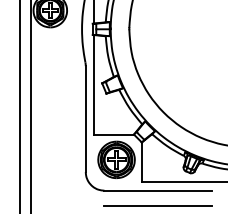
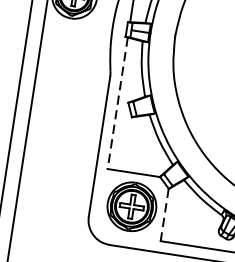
line: (94, 84) -> (118, 102), solid -> dashed
line: (141, 162) -> (164, 215), solid -> dashed

